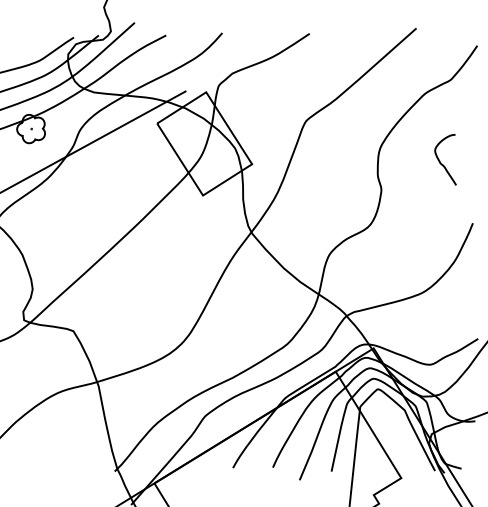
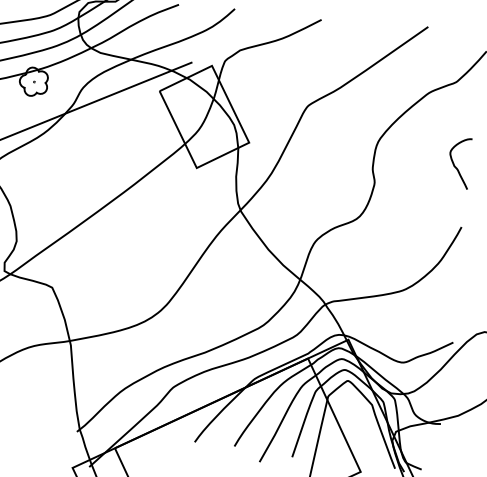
curve: (441, 162) -> (455, 165), moved

